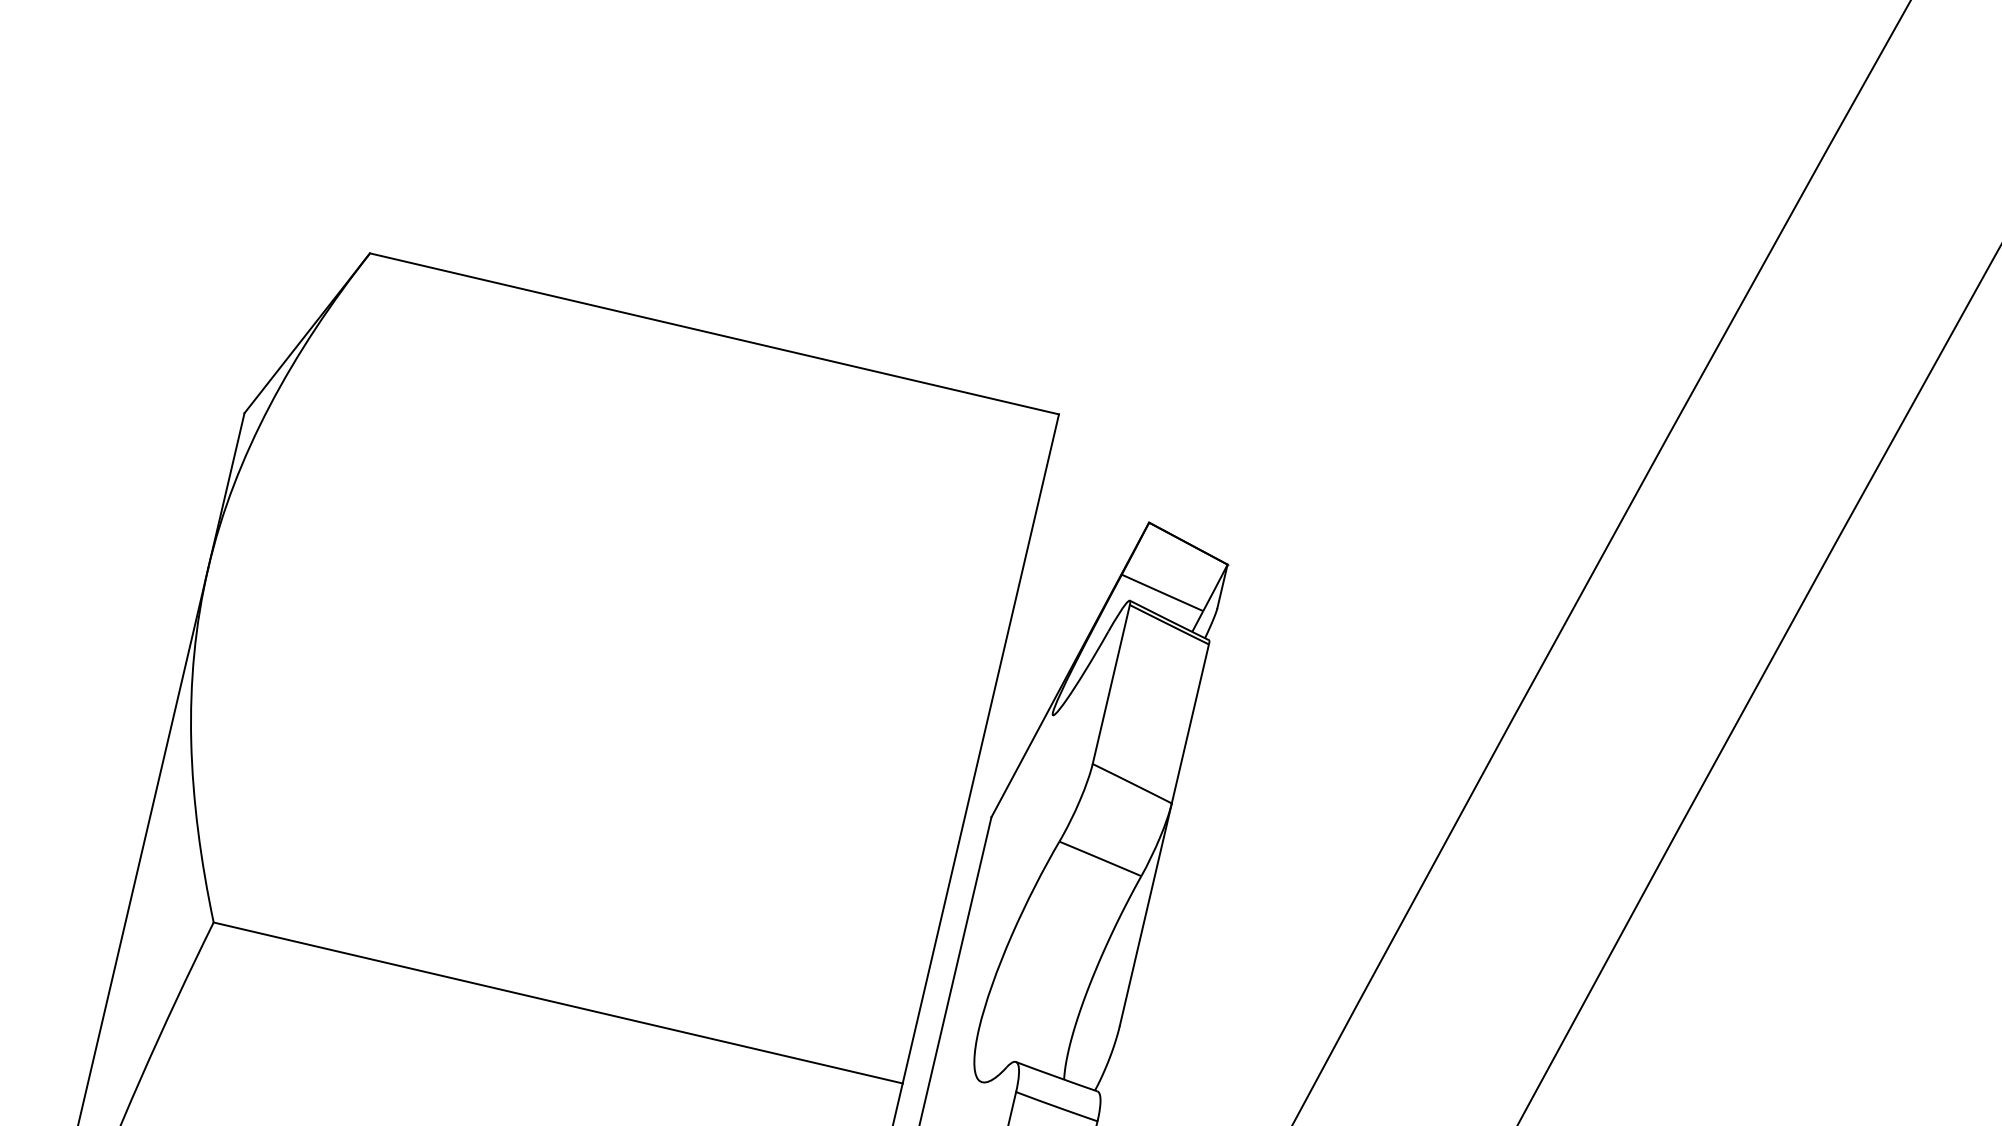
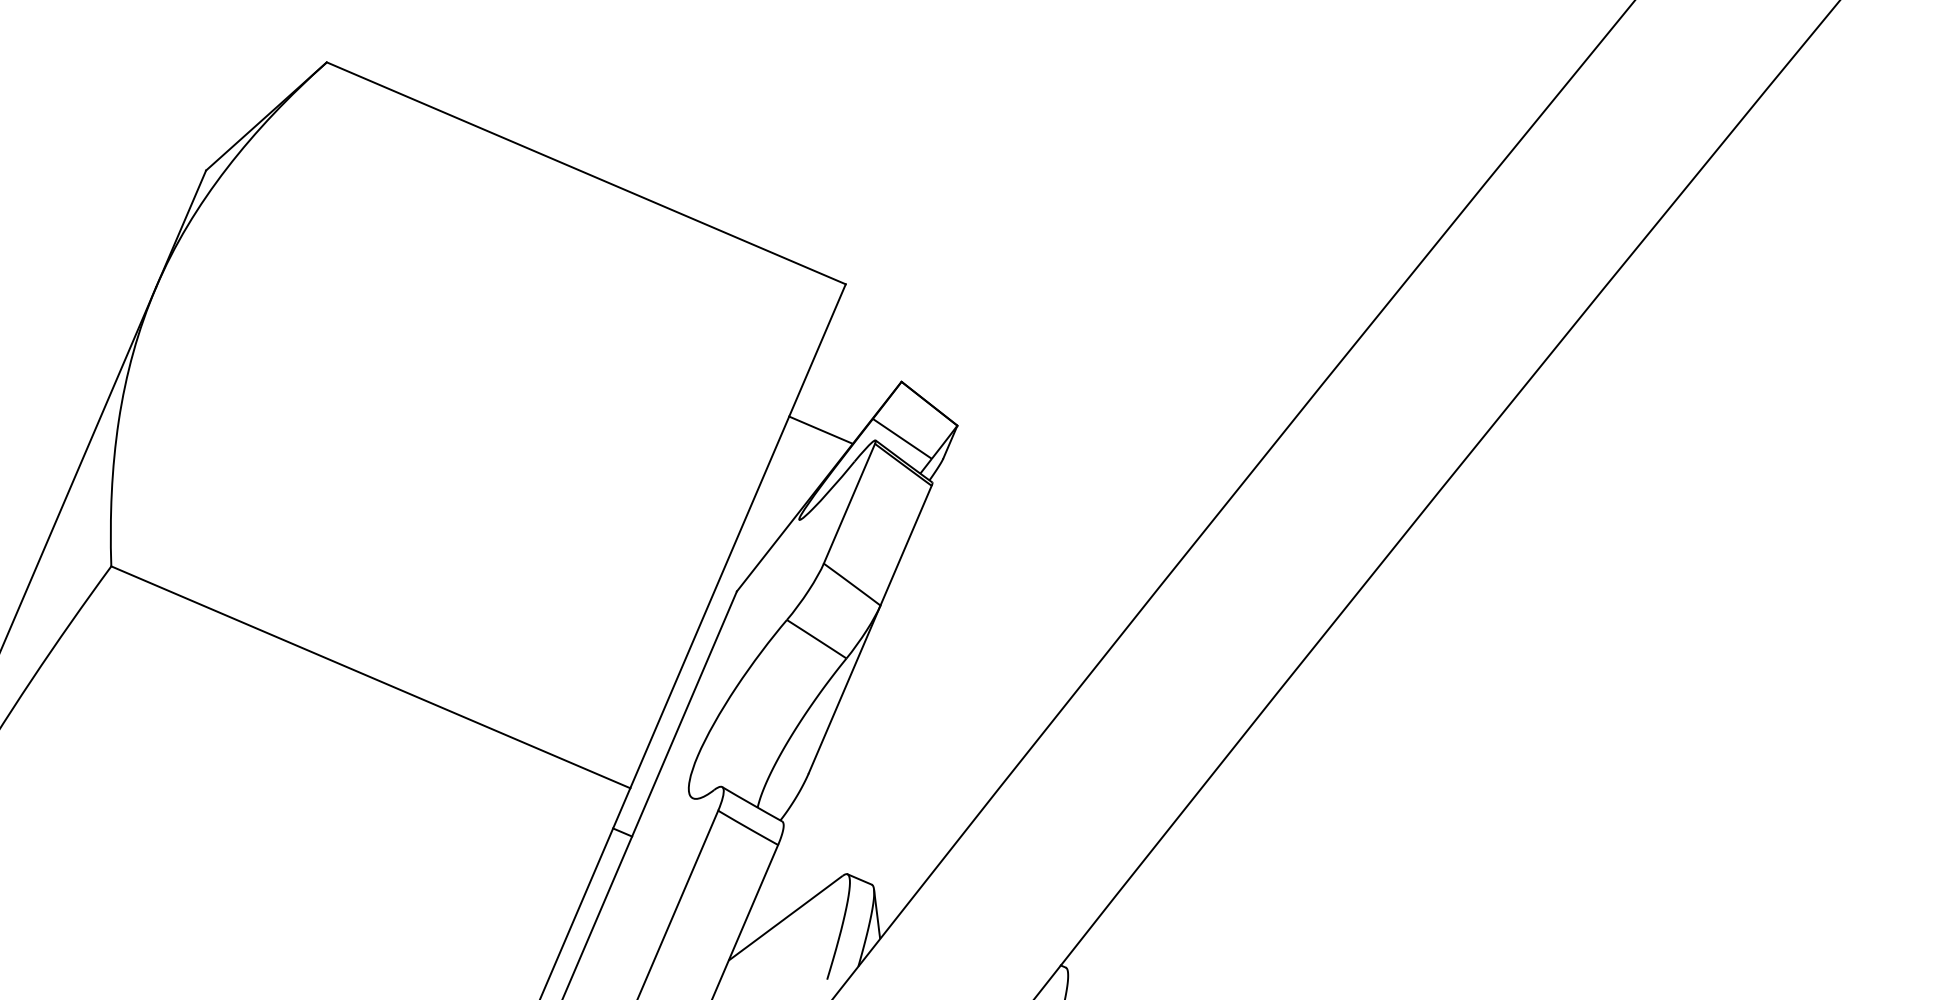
line: (1059, 599) -> (820, 429), added

